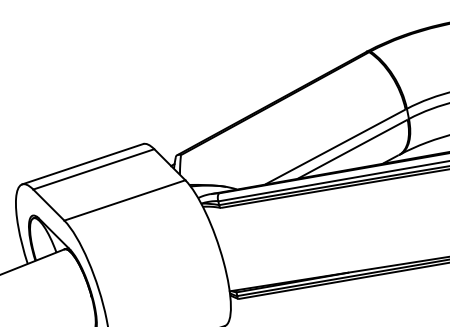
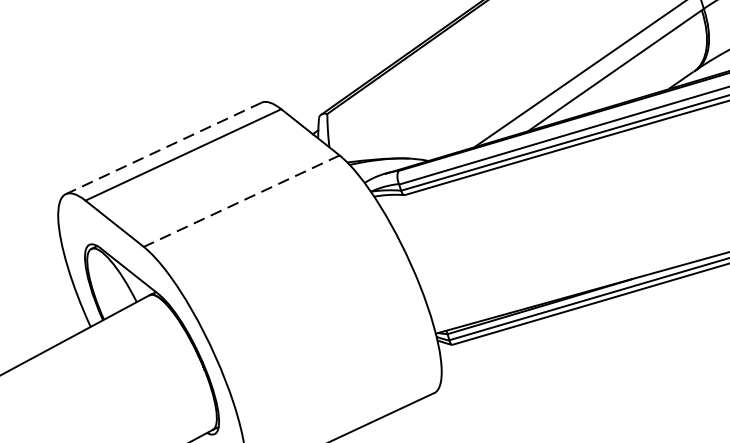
line: (82, 164) -> (163, 148), solid -> dashed
line: (124, 200) -> (241, 201), solid -> dashed

